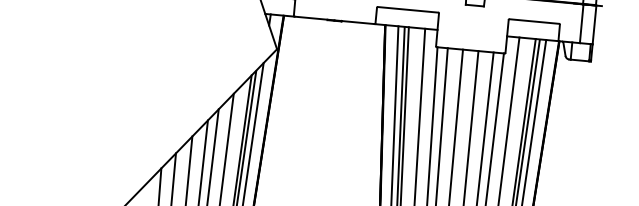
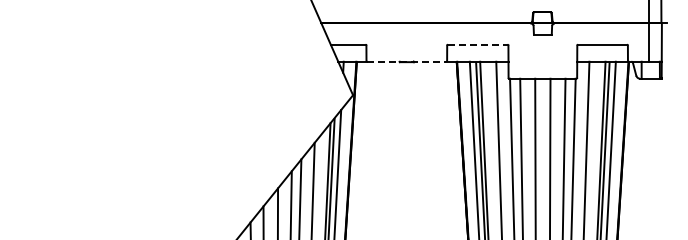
line: (407, 9) -> (477, 44), solid -> dashed
line: (335, 20) -> (407, 61), solid -> dashed

